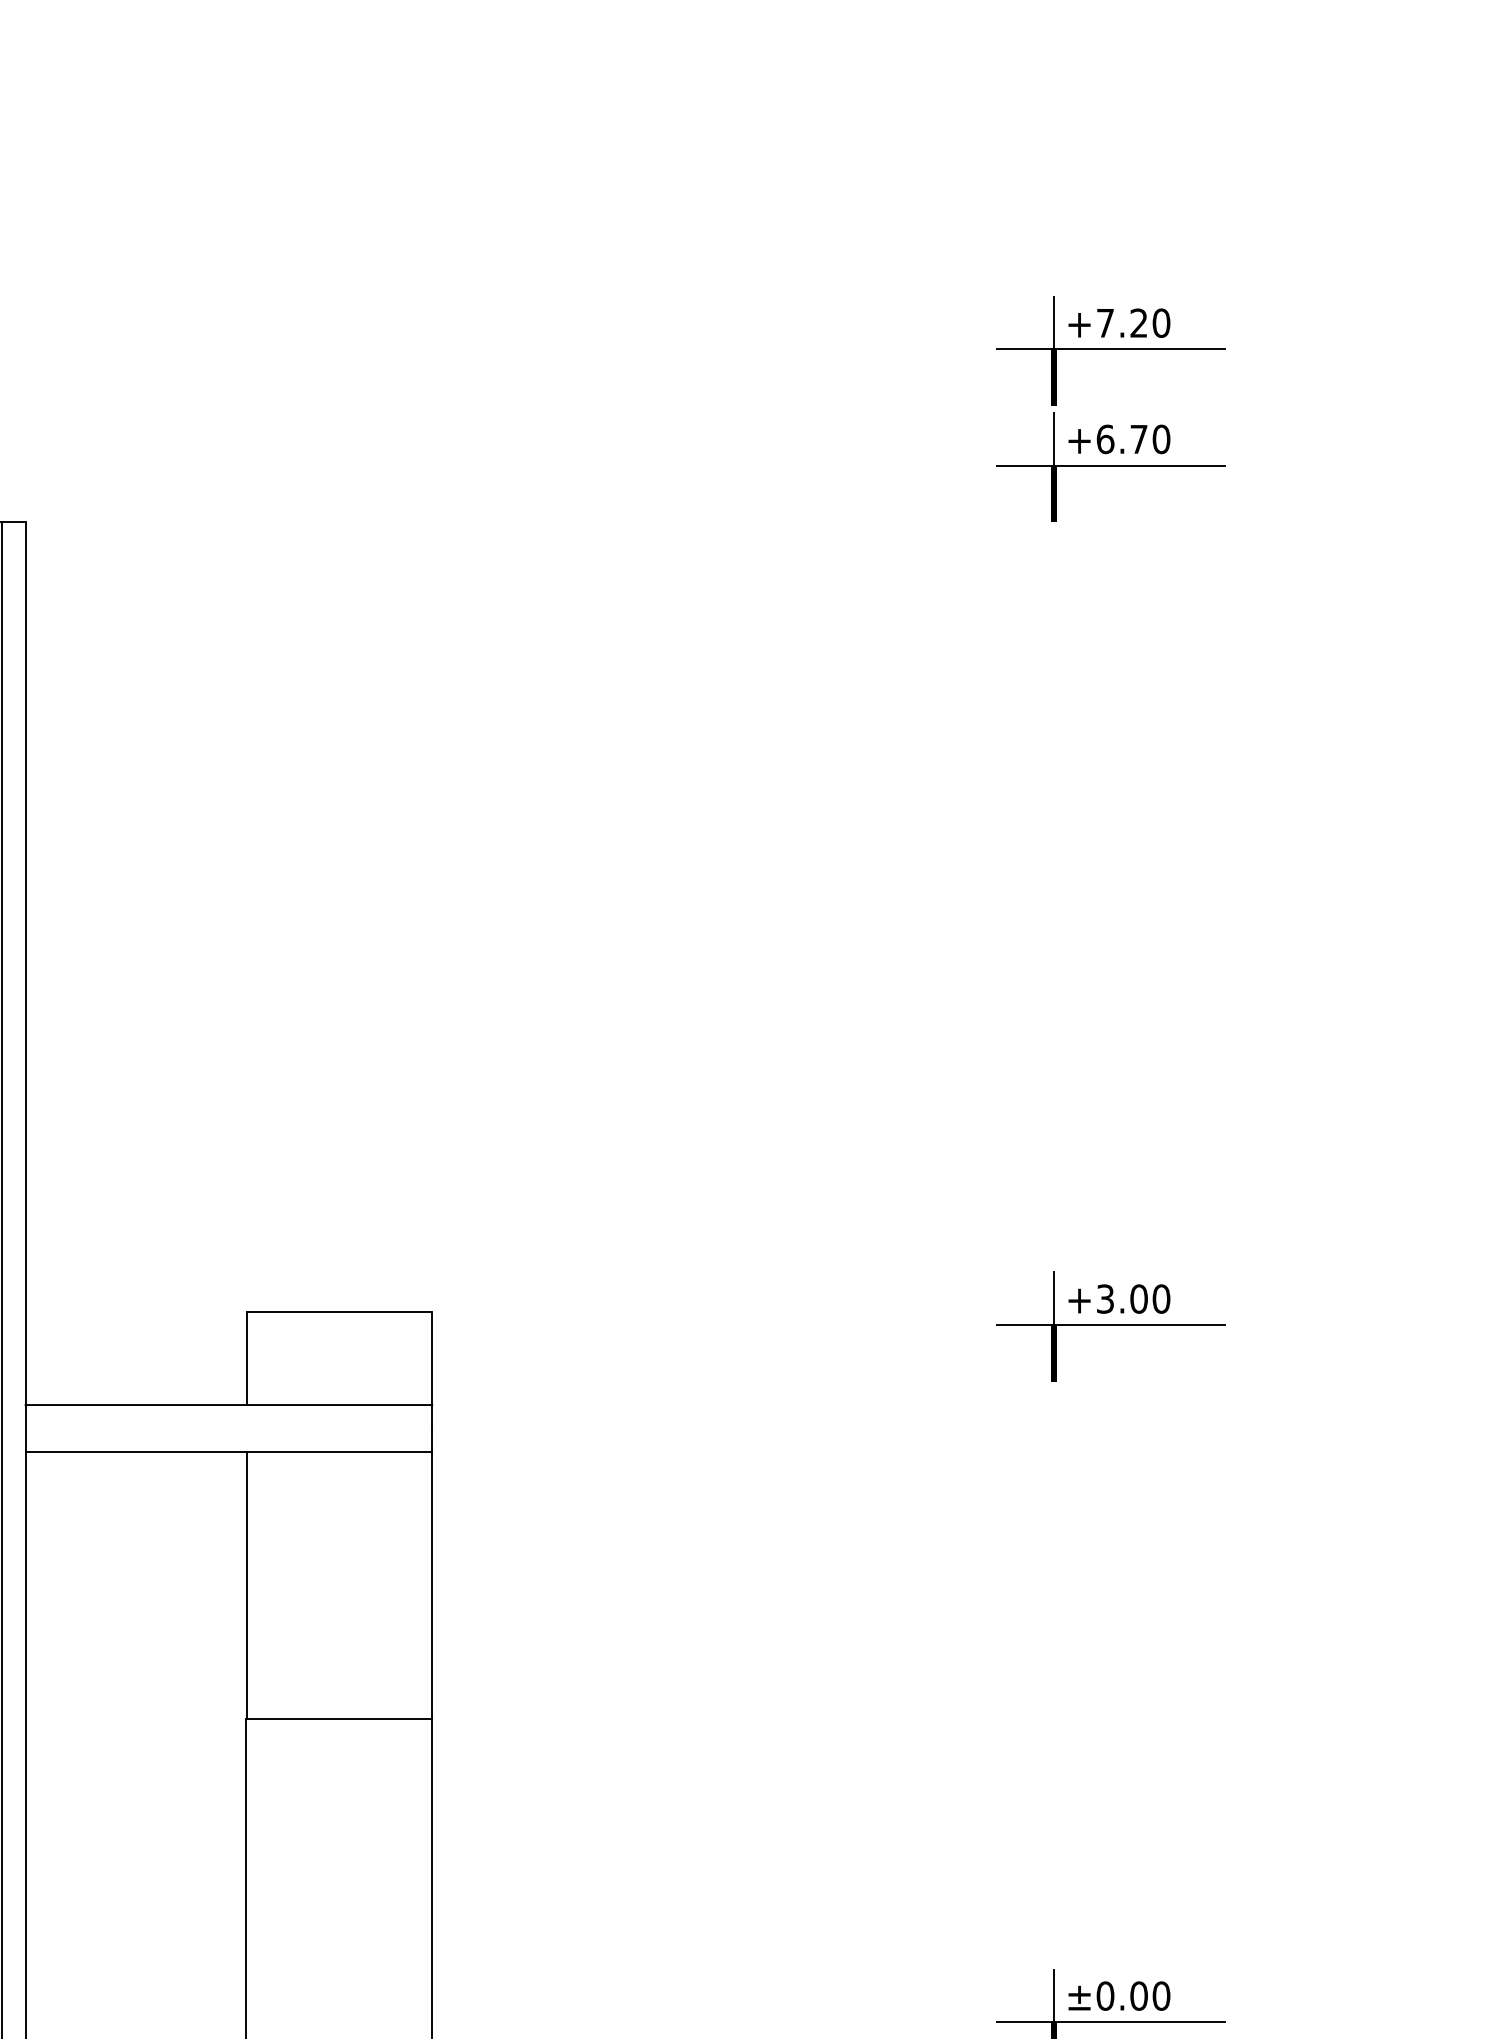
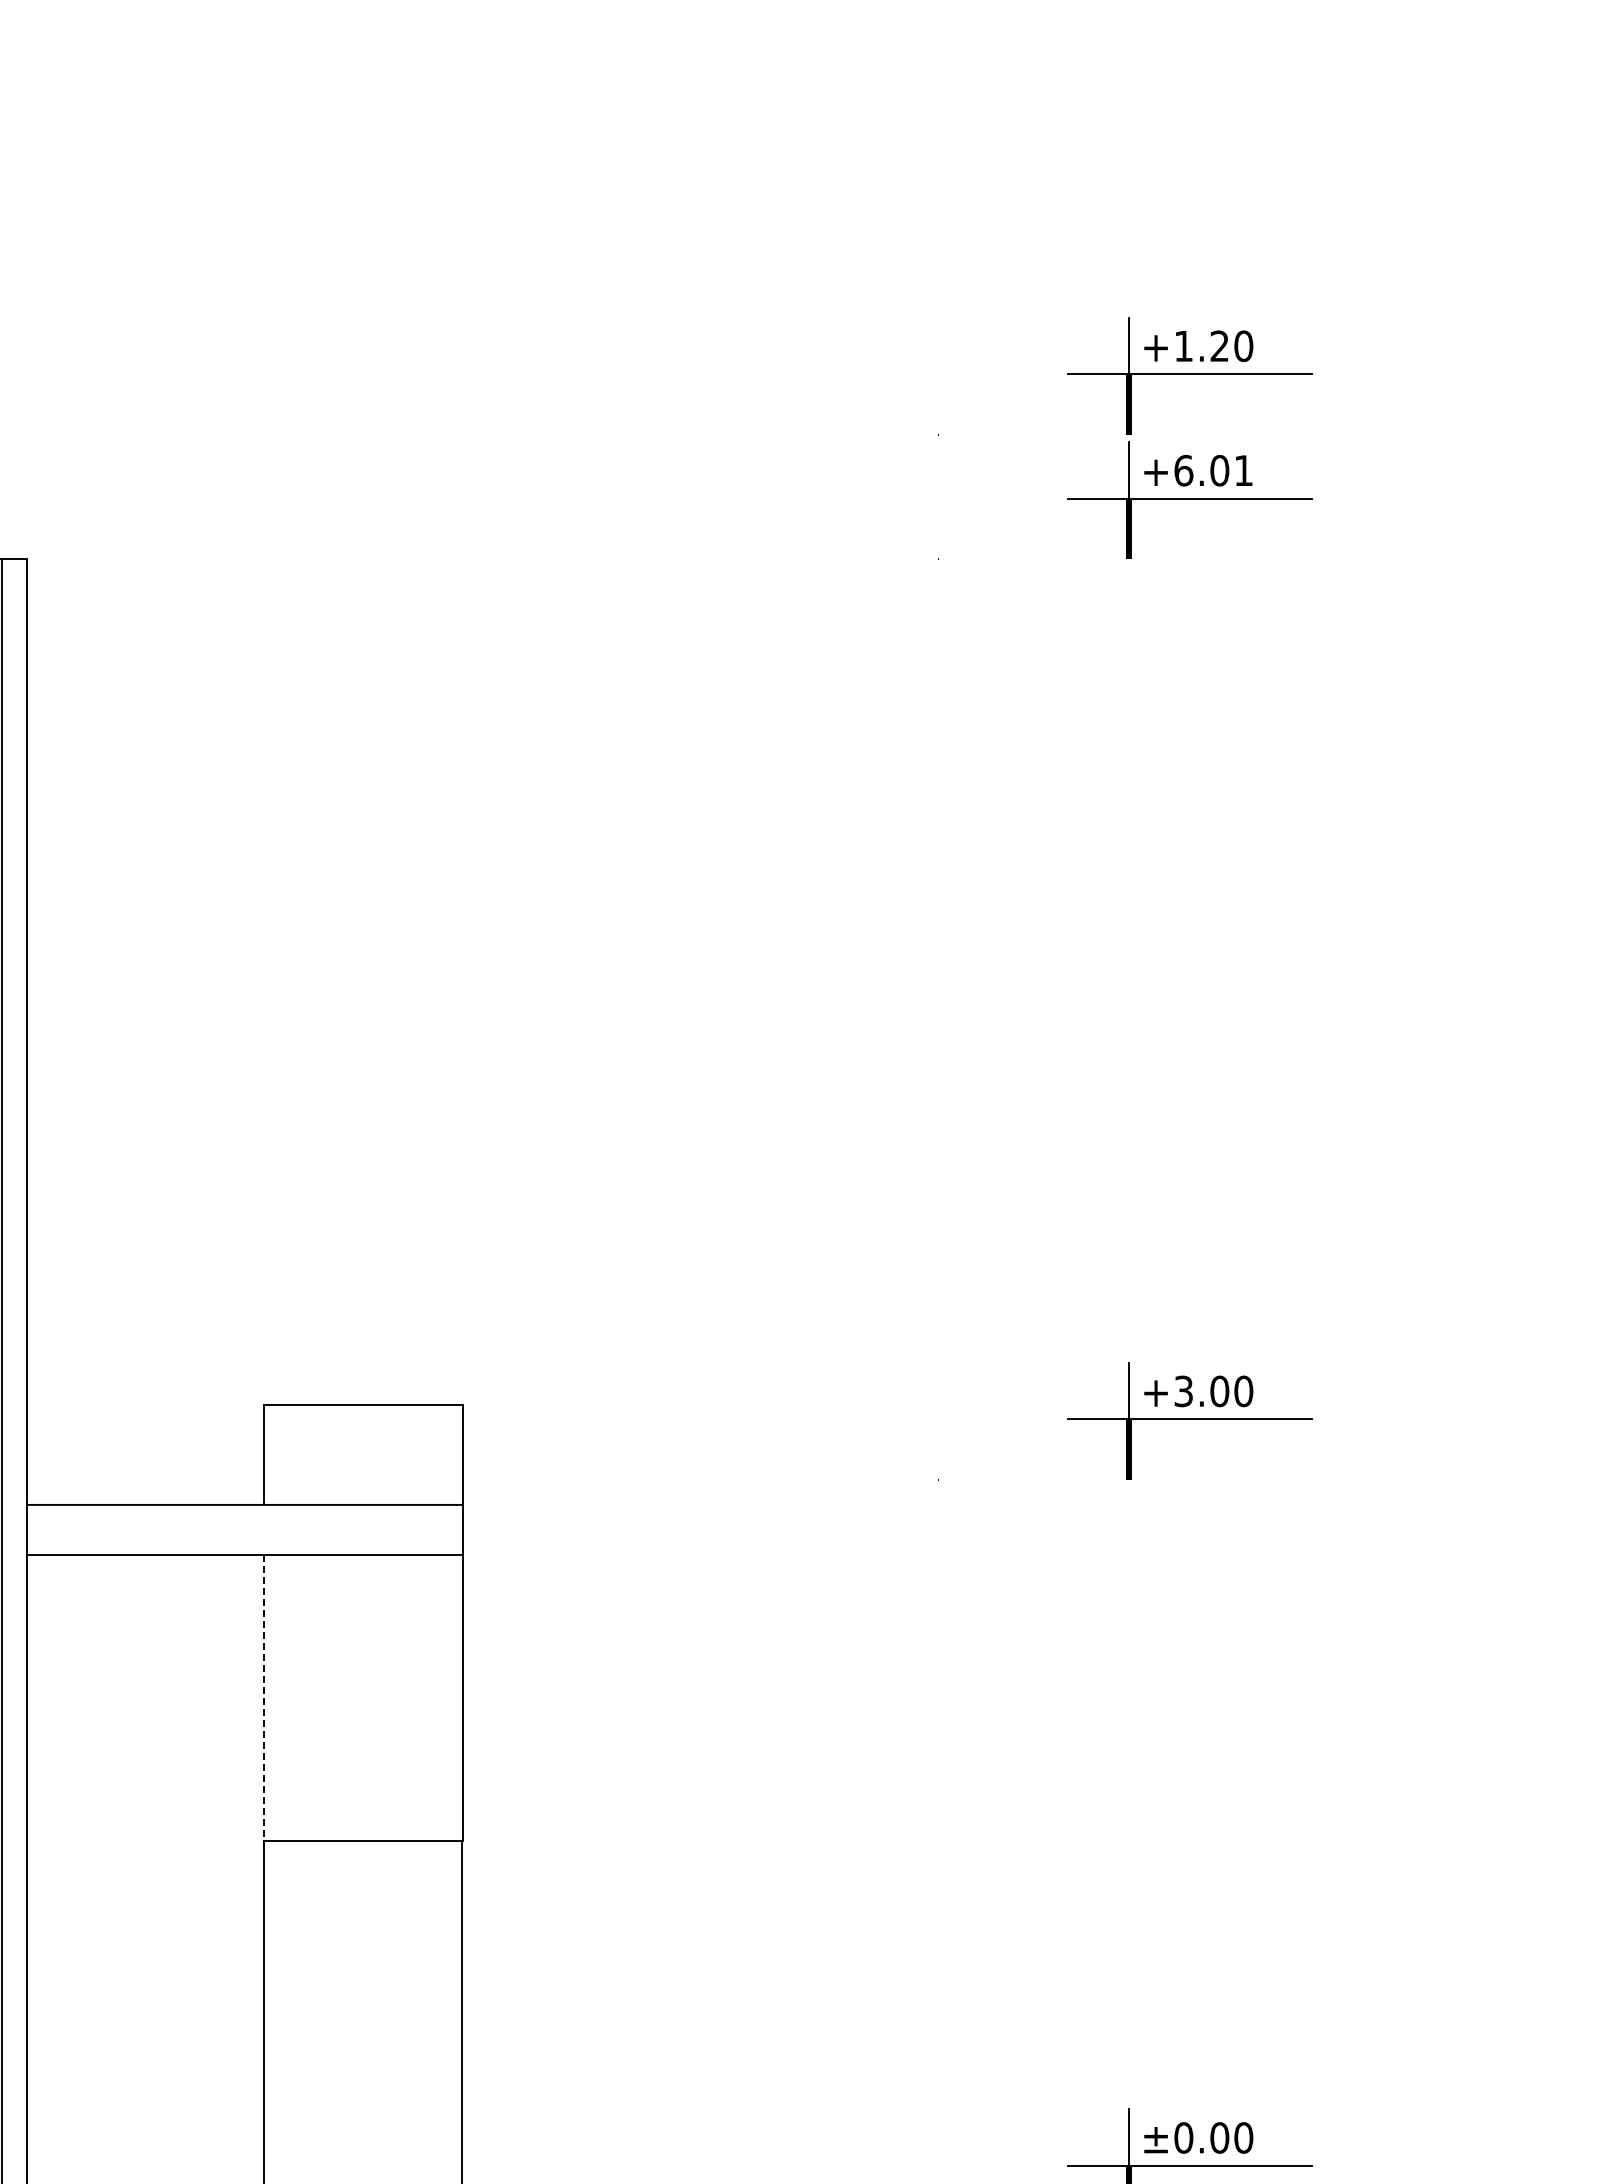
text: (1105, 323) -> (1183, 346), +7.20 -> +1.20
text: (1150, 439) -> (1231, 470), +6.70 -> +6.01
line: (247, 1585) -> (264, 1698), solid -> dashed

